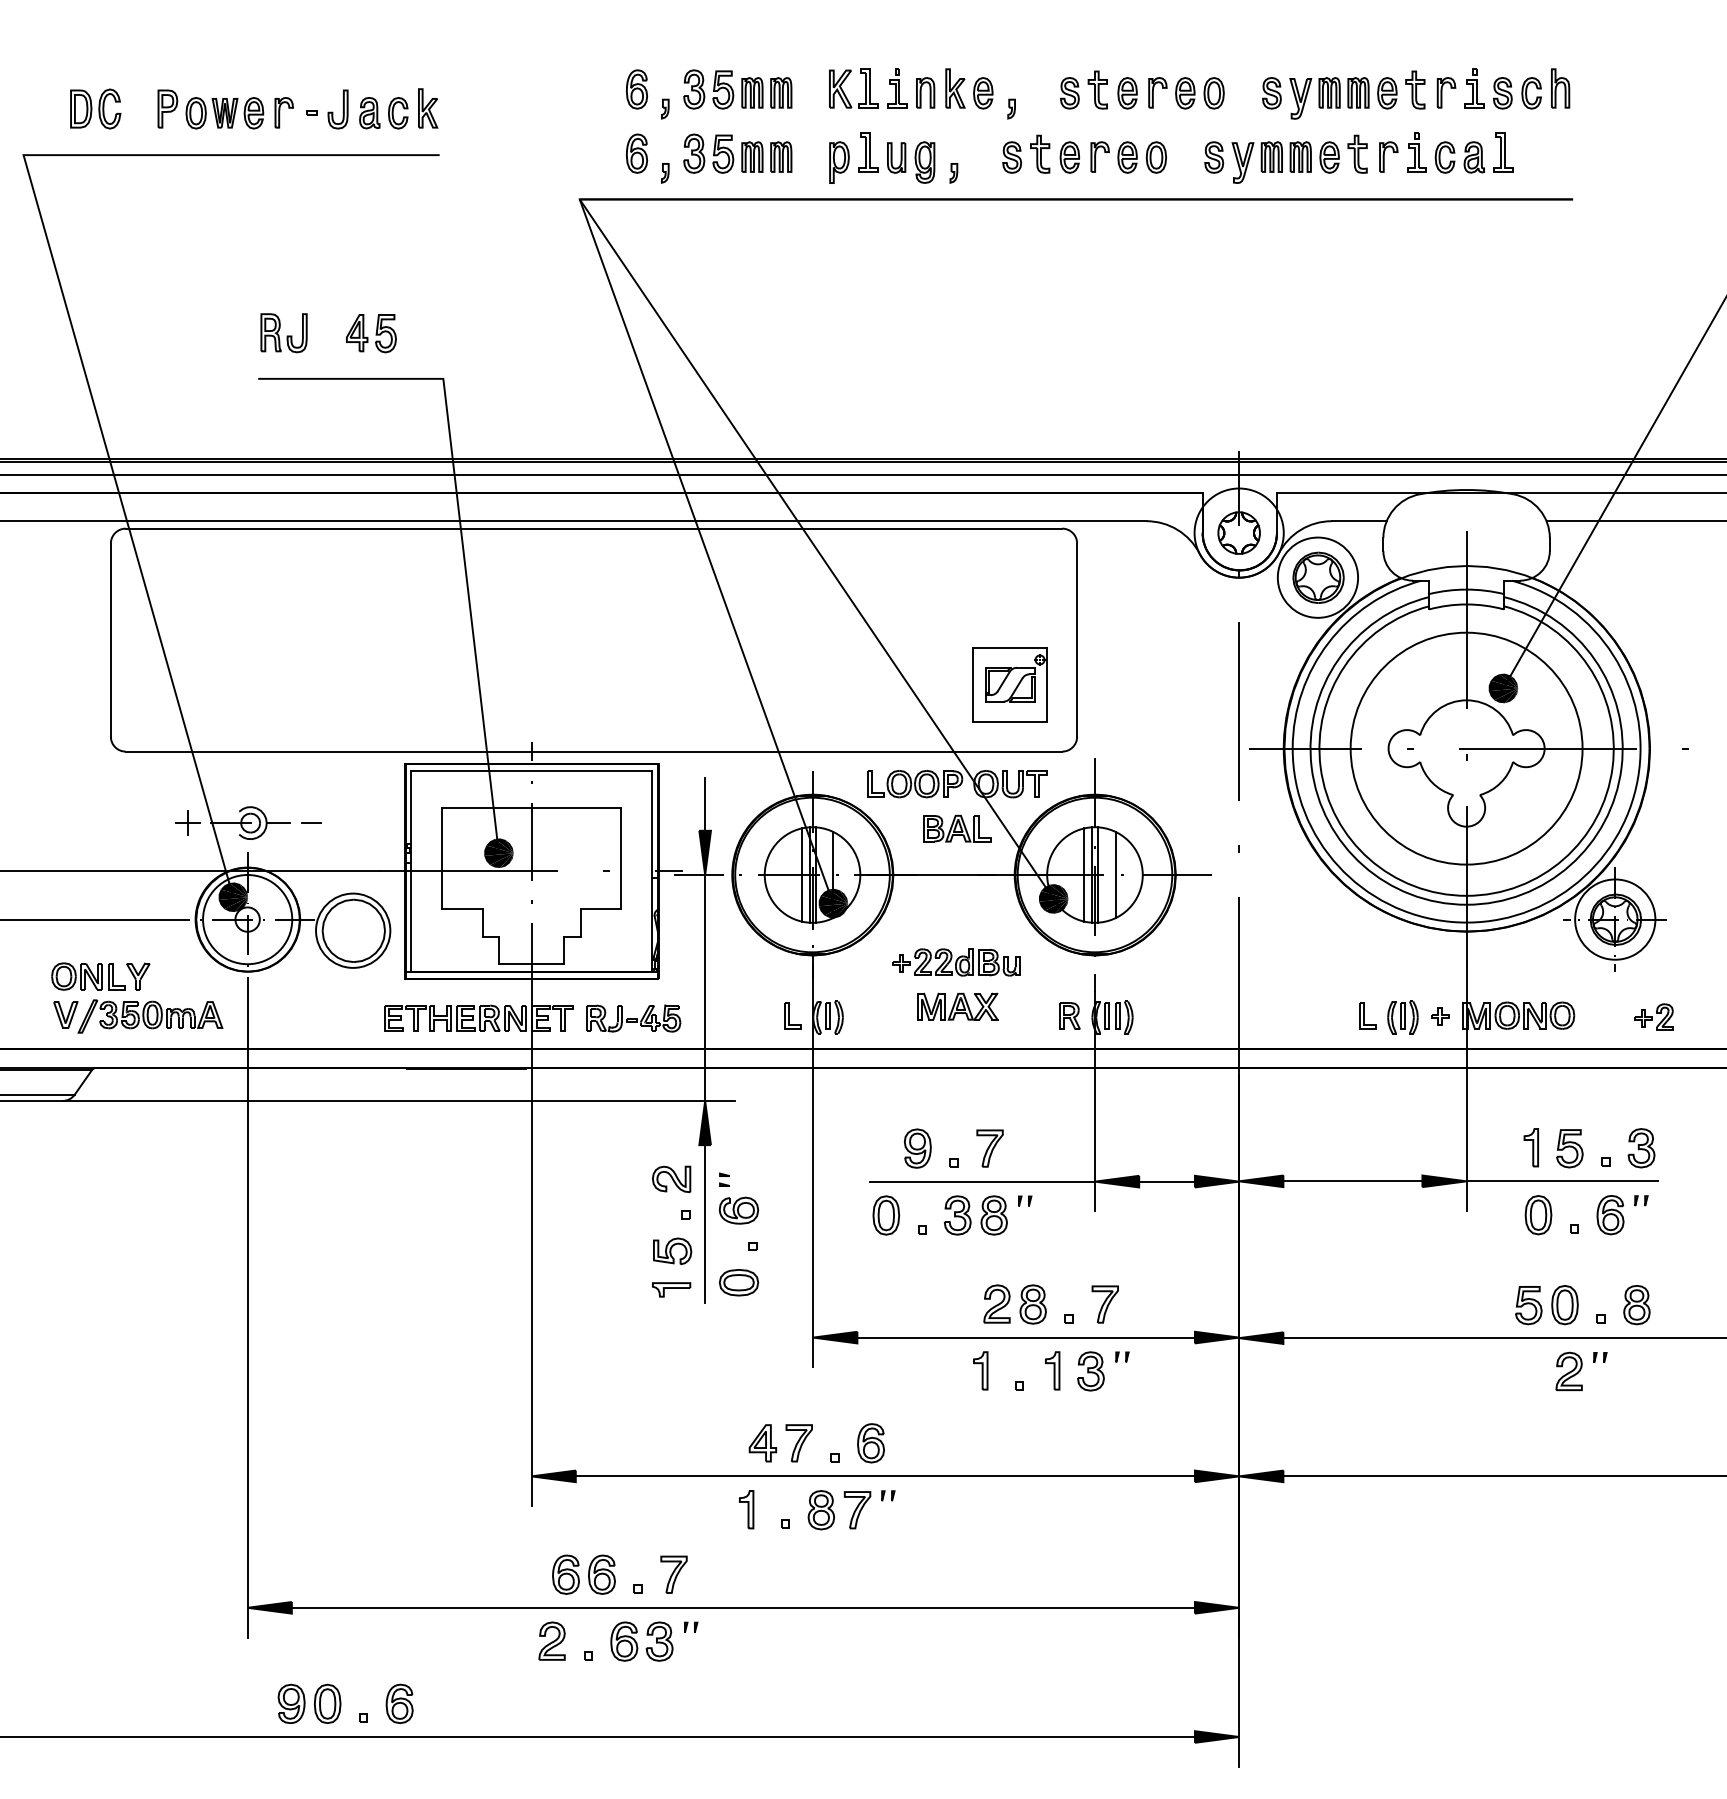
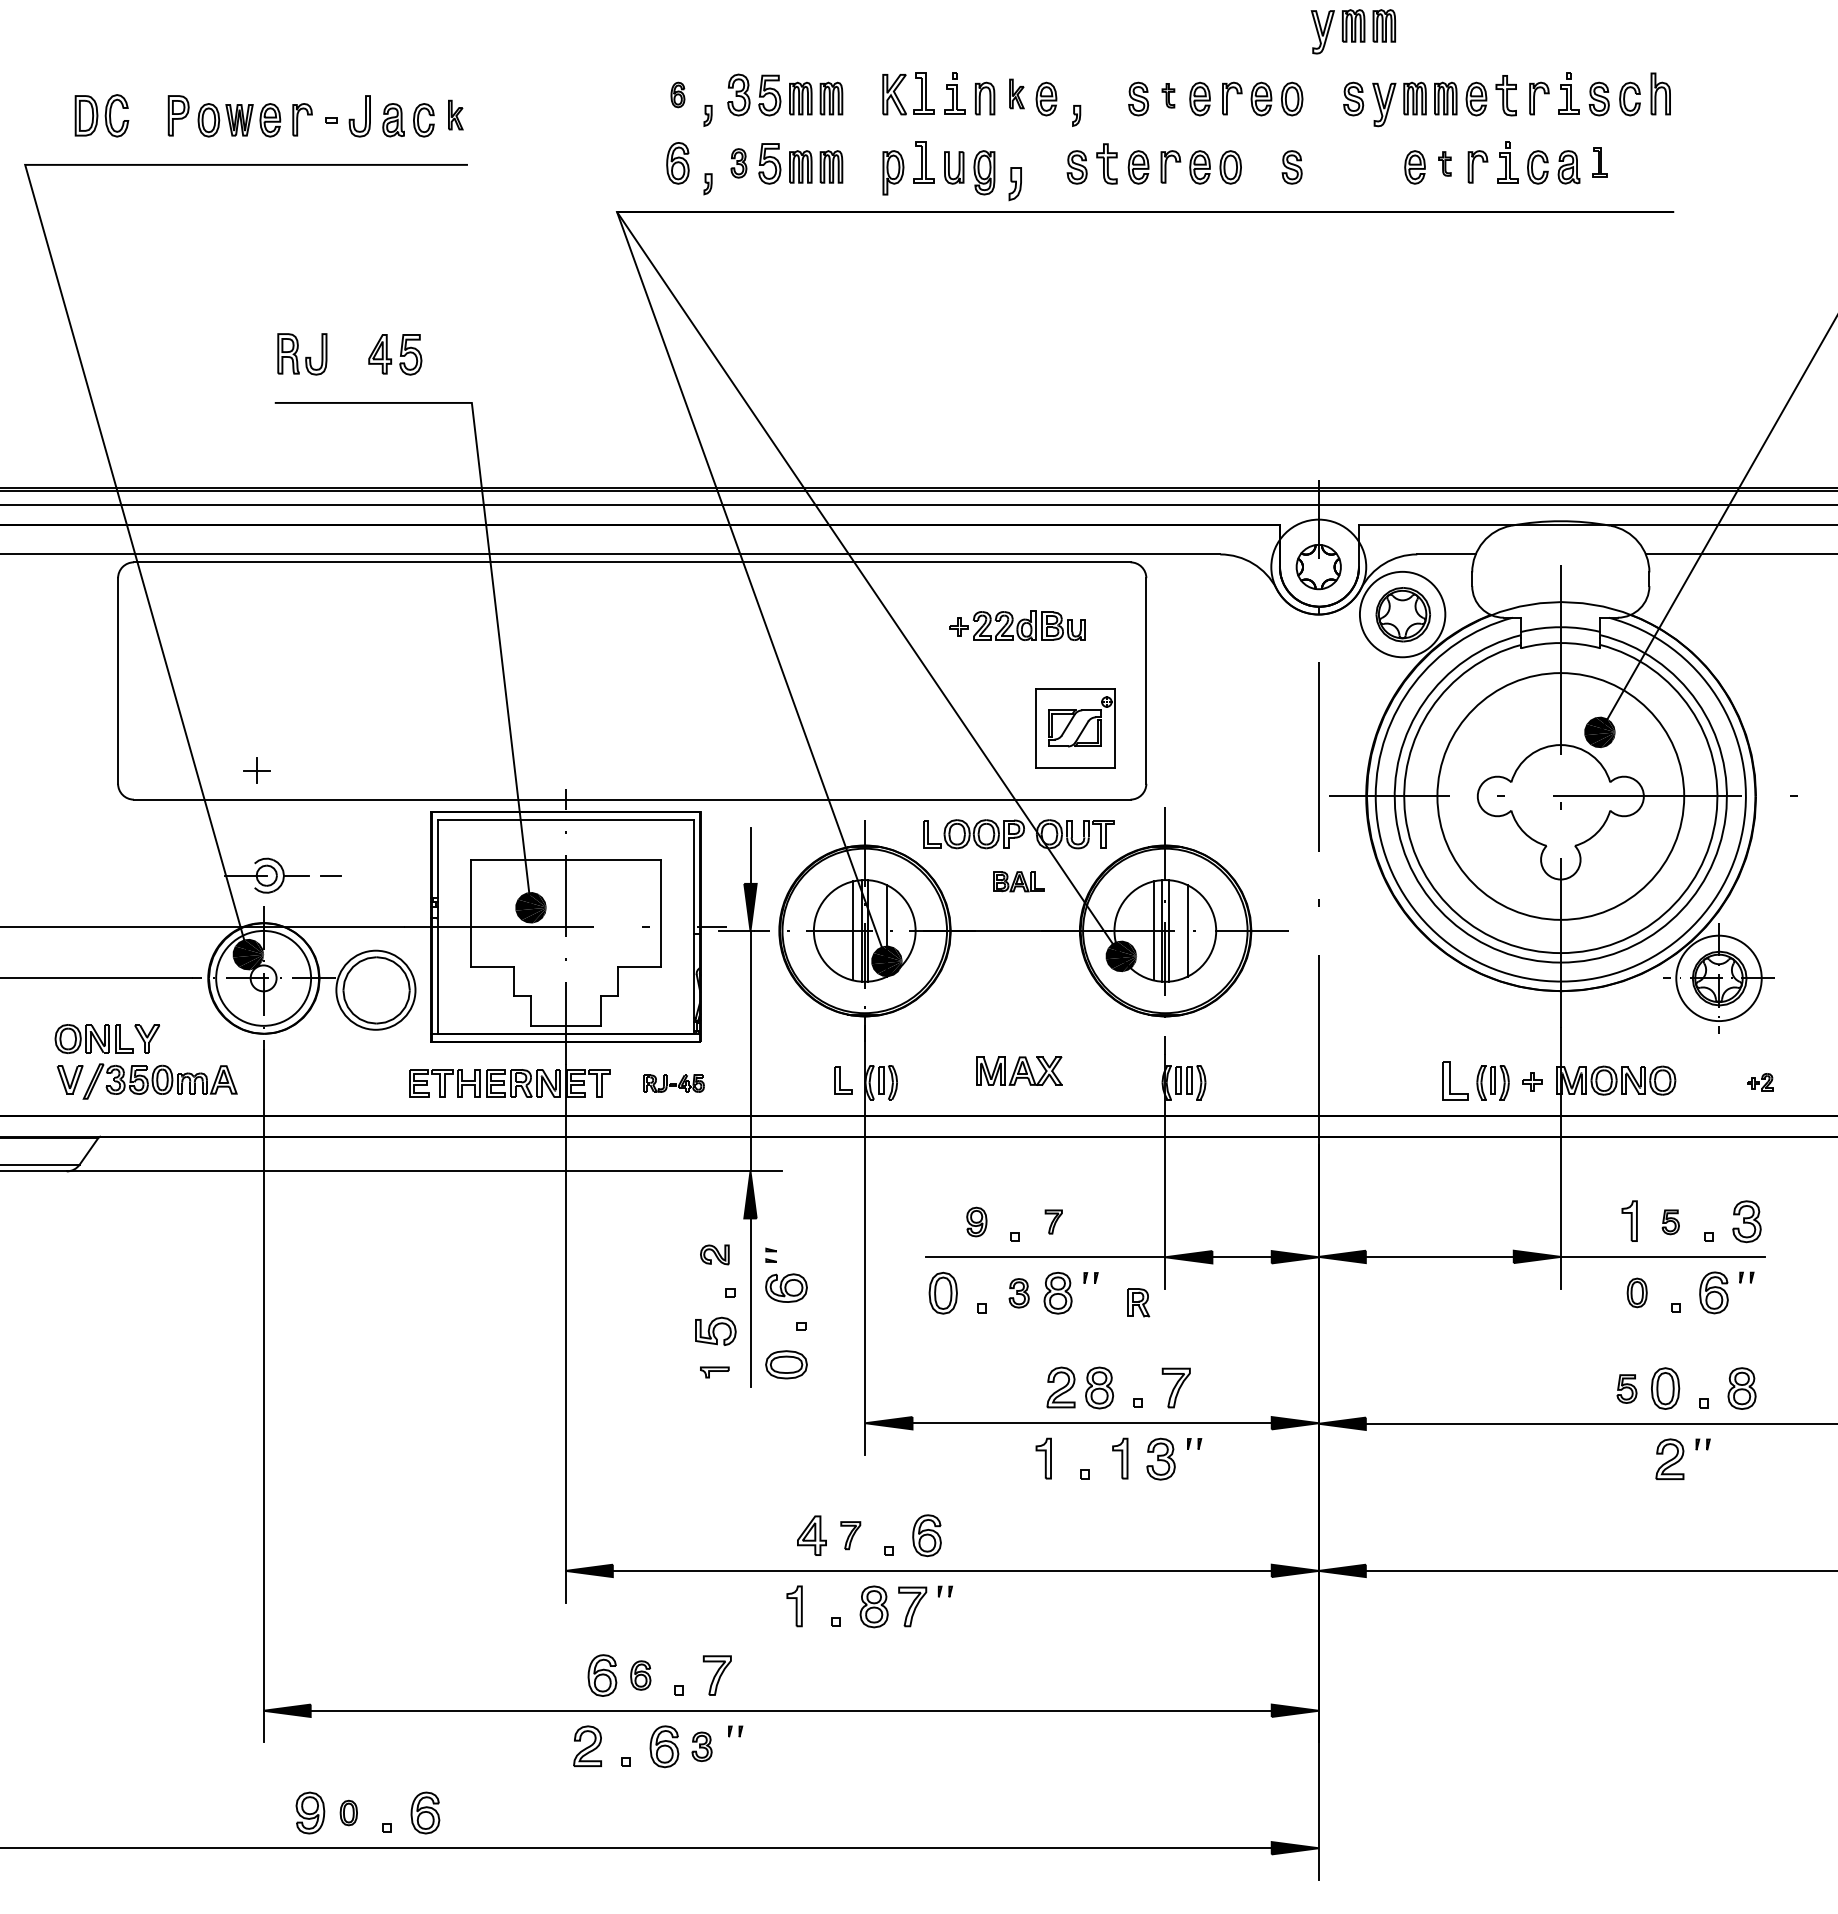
part: (955, 88) -> (1016, 93), size x0.7
part: (636, 89) -> (677, 94), size x0.6
part: (1097, 89) -> (1168, 95), size x0.6
part: (427, 107) -> (455, 114), size x0.7
part: (1502, 152) -> (1599, 162), size x0.7
part: (693, 153) -> (738, 163), size x0.7
part: (1357, 153) -> (1444, 163), size x0.6
part: (1270, 162) -> (1352, 31), moved
part: (953, 173) -> (1014, 184), size x1.6
part: (187, 822) -> (256, 770), moved
part: (957, 828) -> (1018, 881), size x0.7
part: (956, 961) -> (1017, 625), moved
part: (1069, 1015) -> (1138, 1302), moved
part: (1367, 1015) -> (1455, 1080), size x1.4
part: (1654, 1016) -> (1760, 1081), size x0.6
part: (632, 1018) -> (673, 1083), size x0.6
part: (917, 1148) -> (976, 1221), size x0.7
part: (989, 1148) -> (1053, 1221), size x0.6
part: (1569, 1148) -> (1670, 1222), size x0.6
part: (671, 1179) -> (714, 1254), size x0.7
part: (1537, 1214) -> (1636, 1292), size x0.7
part: (957, 1215) -> (1018, 1293), size x0.7
part: (671, 1289) -> (714, 1372), size x0.7
part: (1528, 1304) -> (1626, 1388), size x0.7
part: (799, 1443) -> (850, 1535), size x0.7
part: (601, 1574) -> (640, 1675), size x0.7
part: (659, 1641) -> (701, 1746), size x0.7
part: (327, 1703) -> (348, 1812), size x0.6

